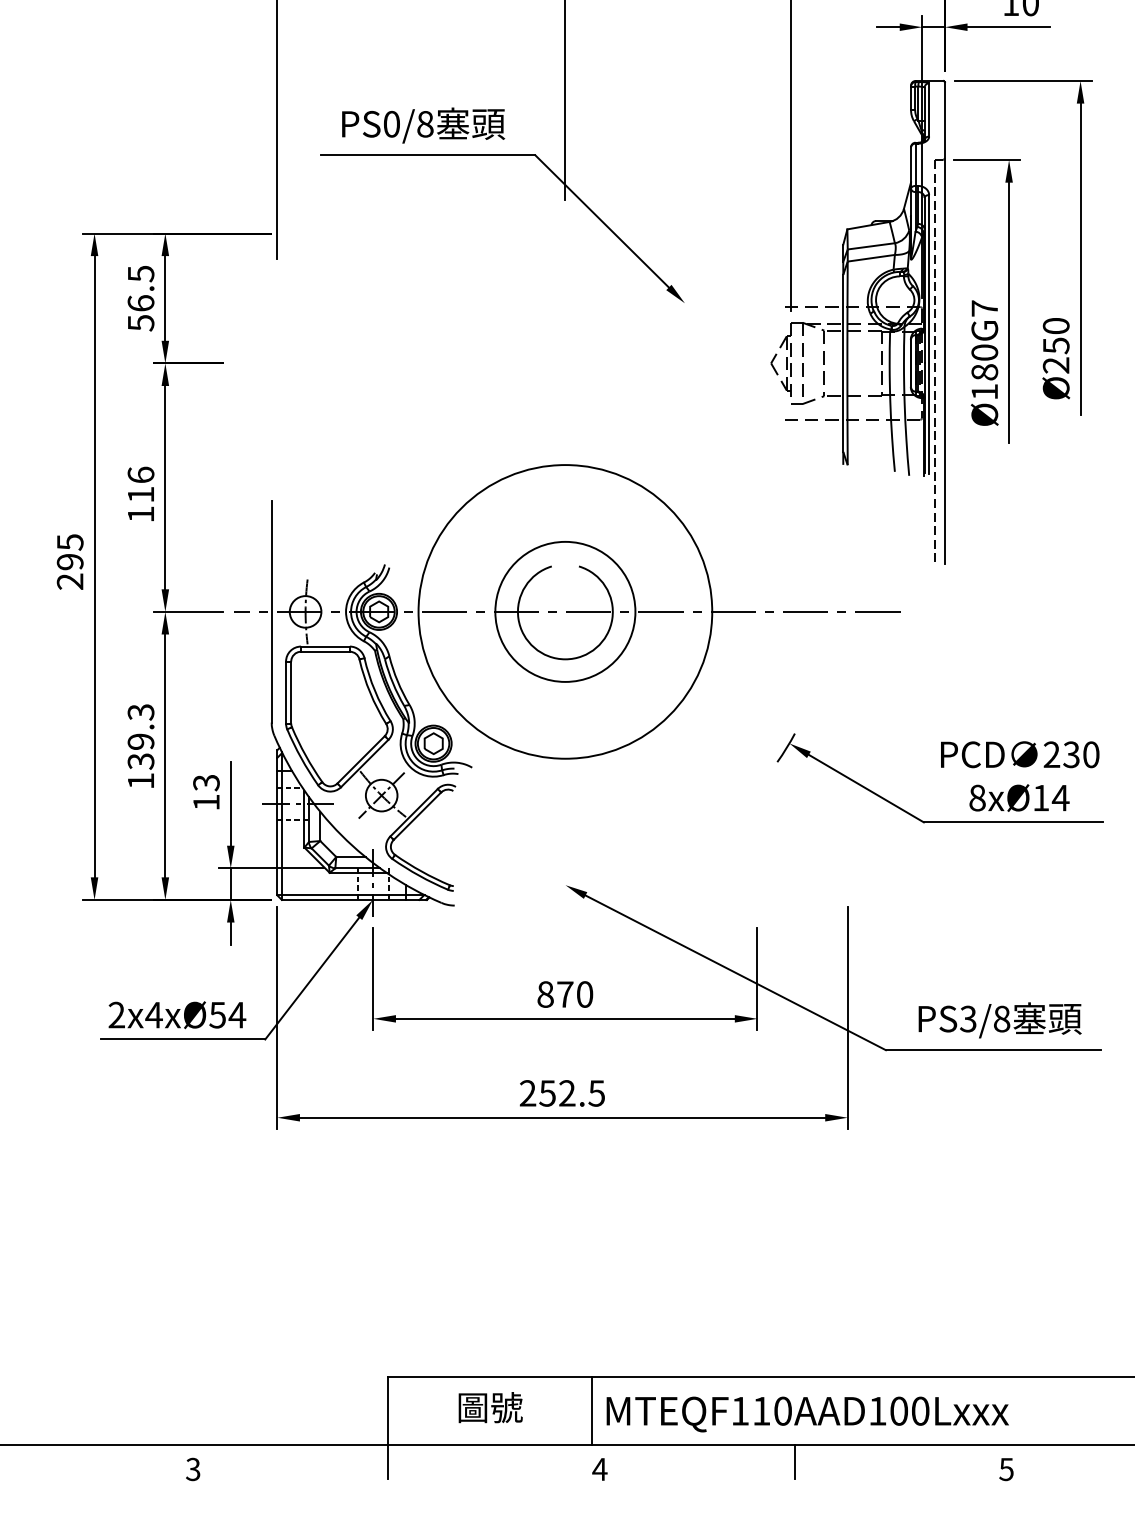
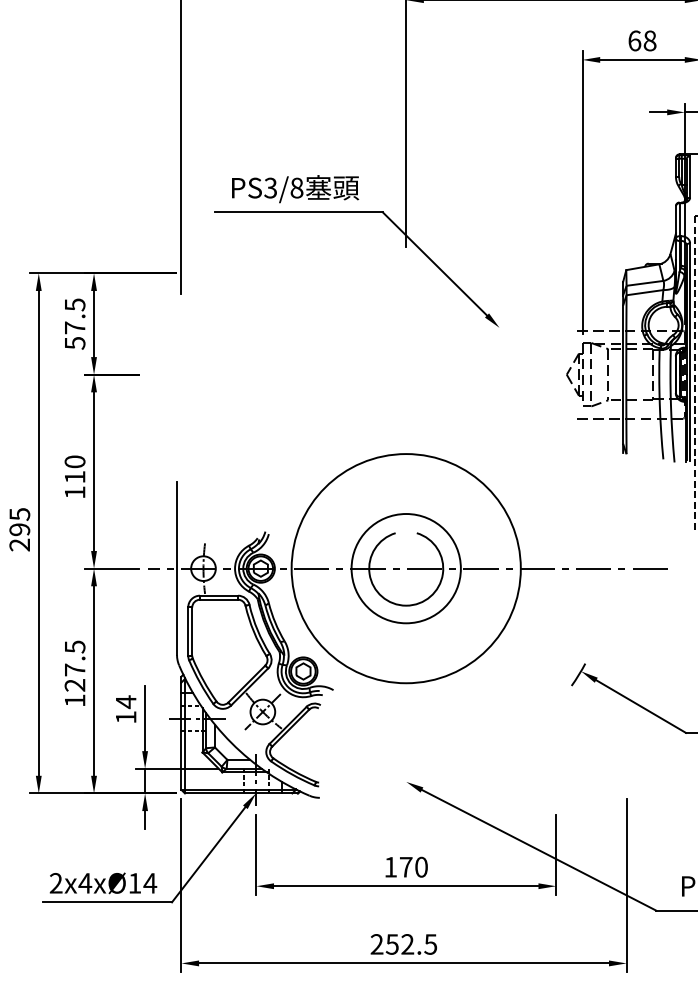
text: (391, 124) -> (270, 188), PS0/8 -> PS3/8
text: (140, 303) -> (74, 327), 56.5 -> 57.5
text: (140, 474) -> (74, 461), 116 -> 110
text: (140, 736) -> (74, 665), 139.3 -> 127.5
text: (206, 782) -> (126, 701), 13 -> 14
text: (545, 994) -> (390, 867), 870 -> 170
text: (217, 1015) -> (134, 883), 2x4xØ54 -> 2x4xØ14

